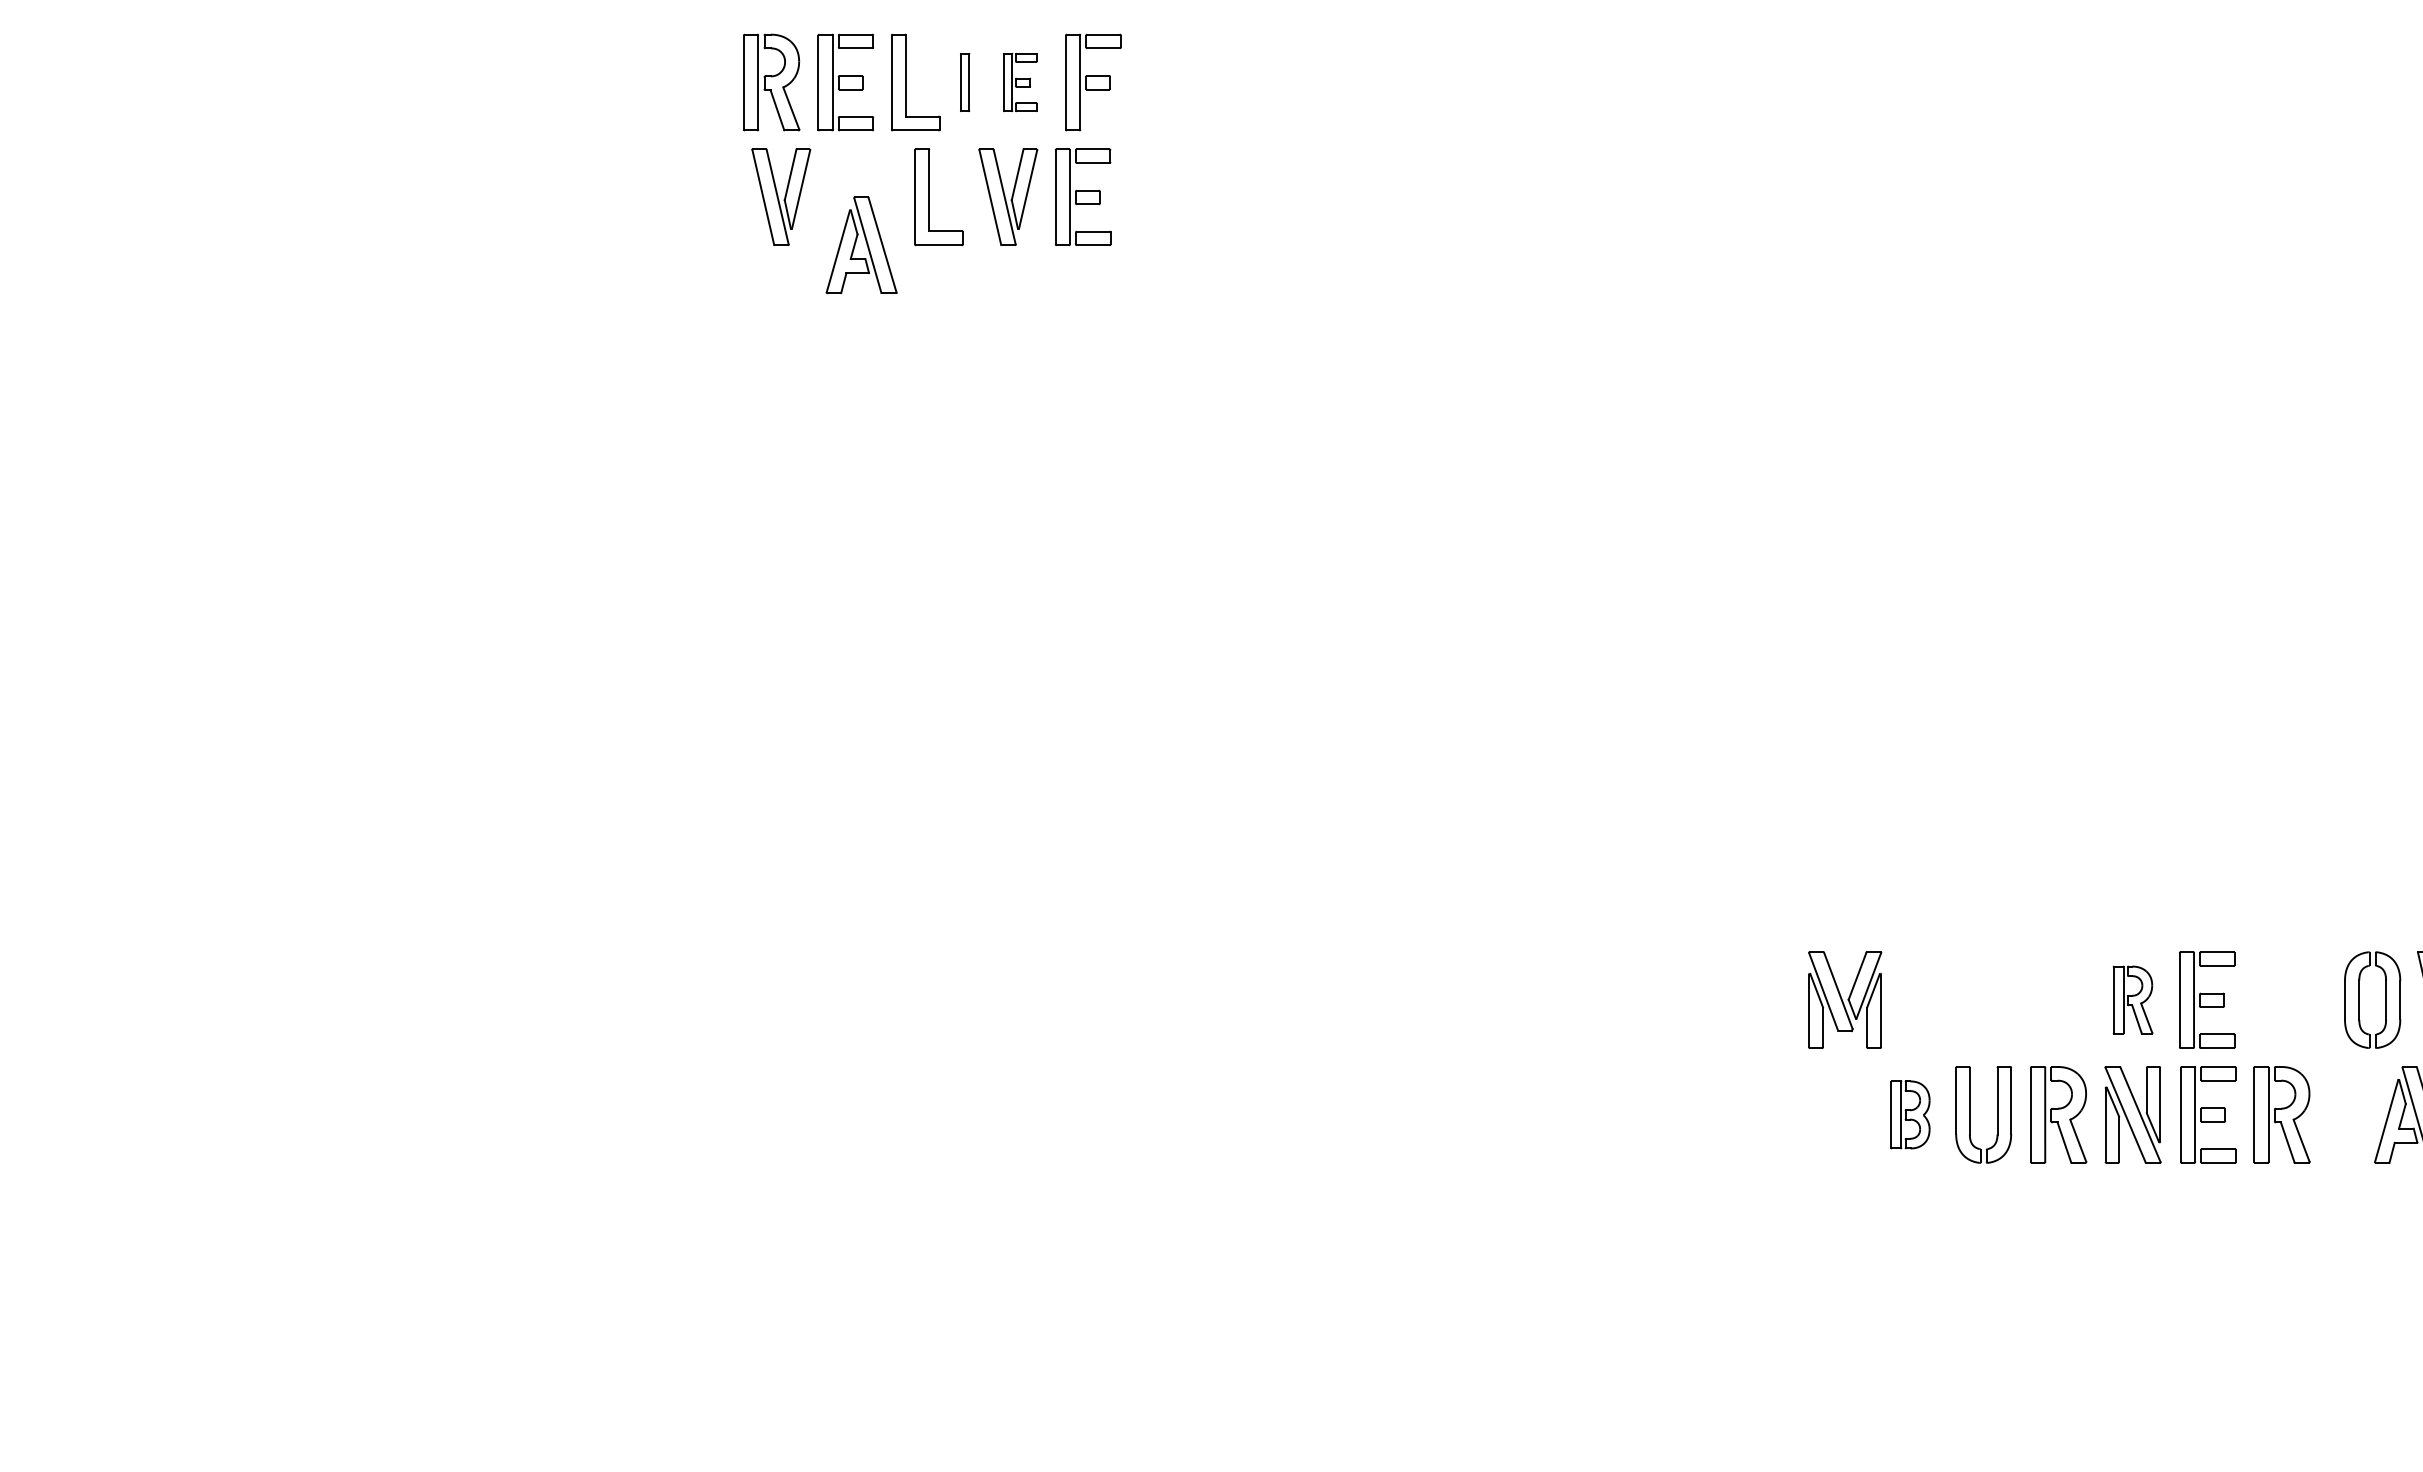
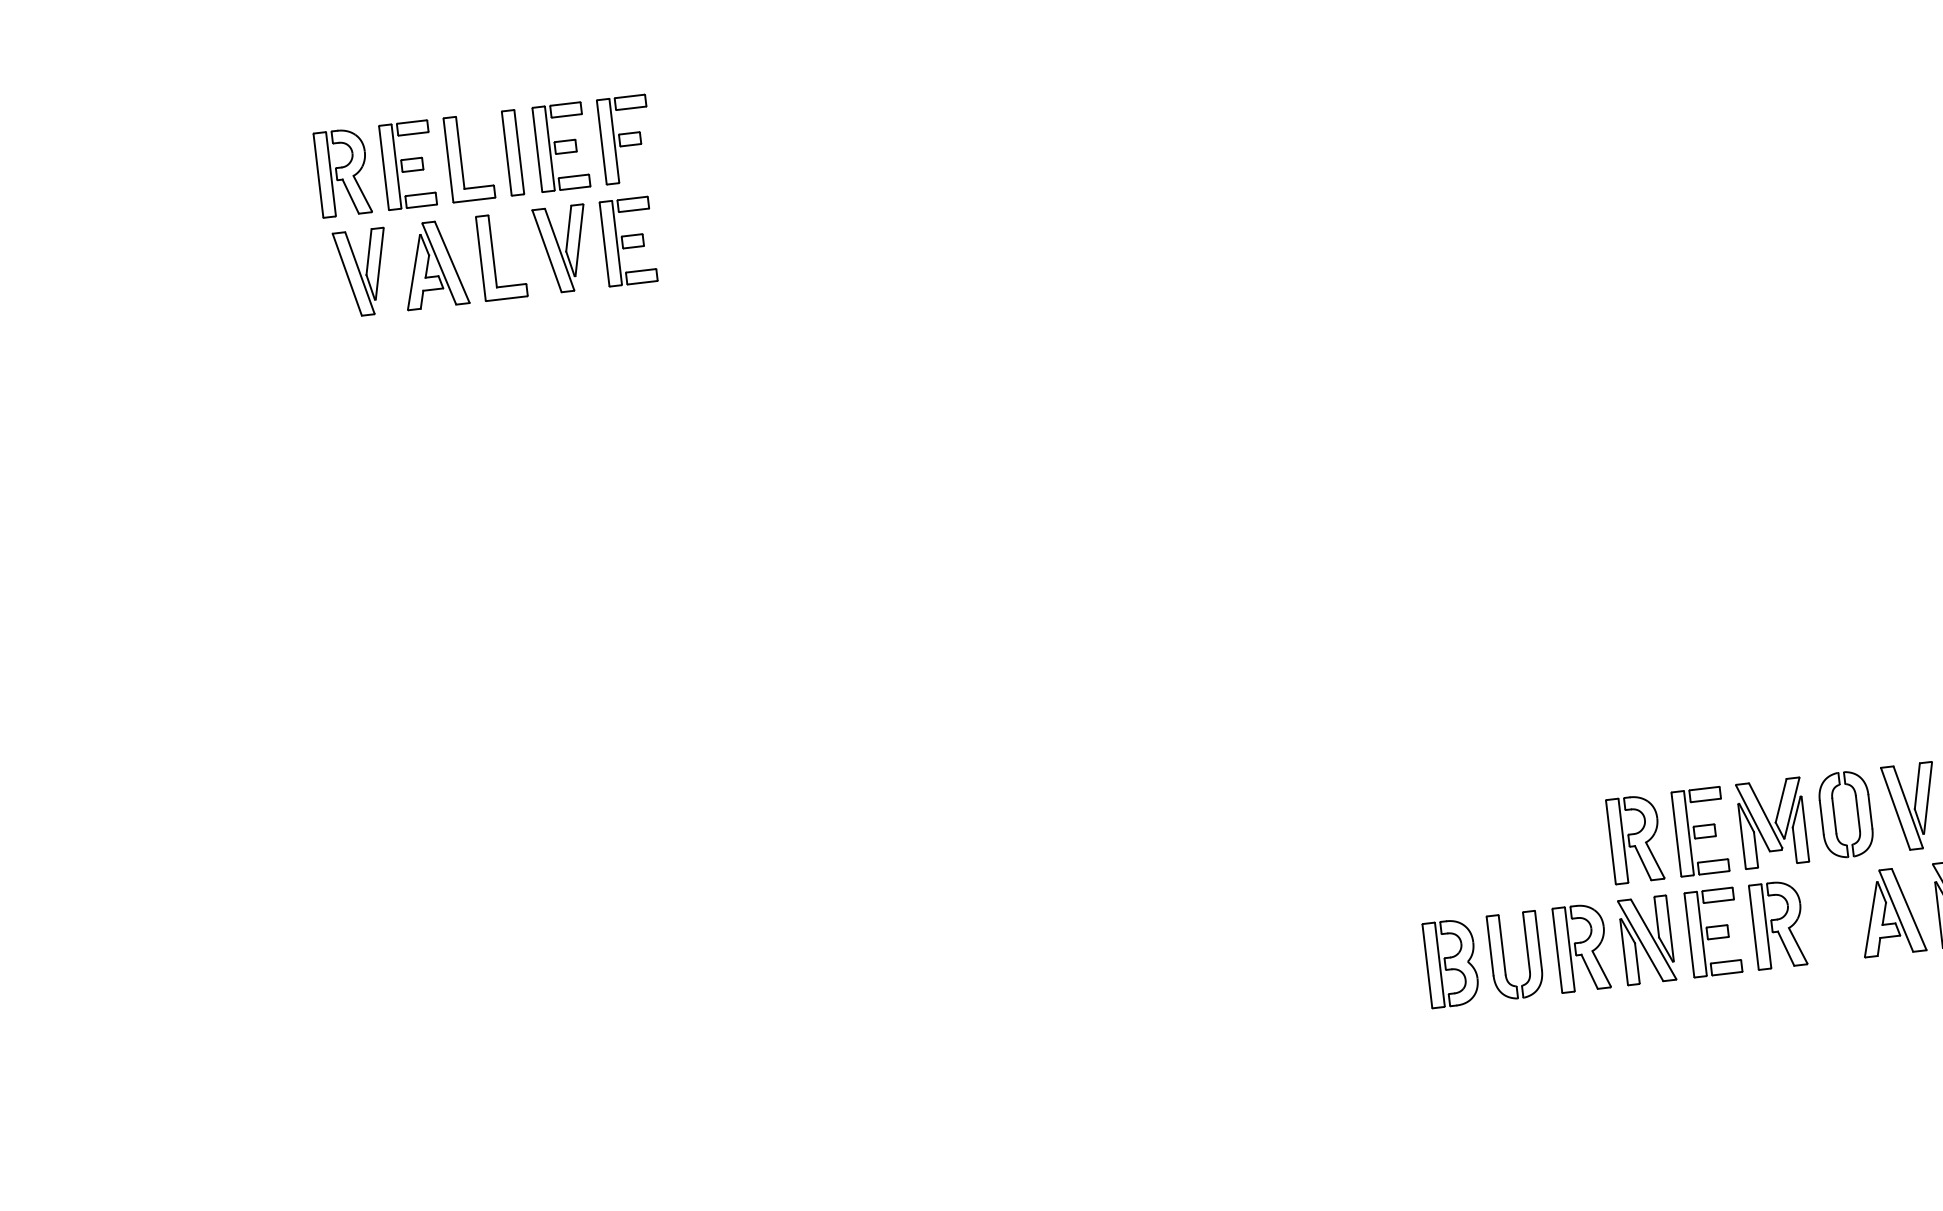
part: (964, 82) -> (512, 152), size x1.67
part: (1020, 82) -> (561, 147), size x1.67
part: (861, 244) -> (433, 263), moved
part: (1845, 999) -> (1772, 822), moved
part: (2132, 999) -> (1634, 838), size x1.43
part: (1910, 1114) -> (1451, 963), size x1.43

